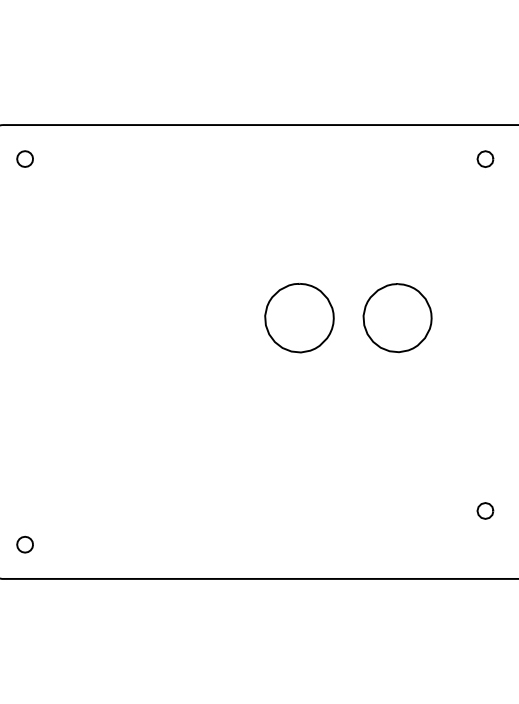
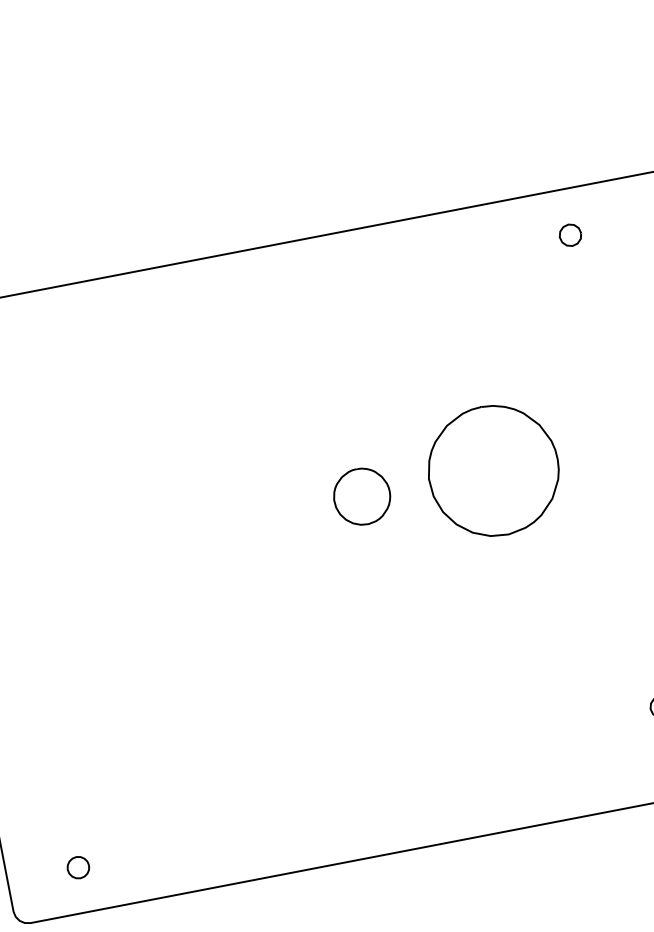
part: (299, 318) -> (362, 497), size x0.6
part: (397, 318) -> (493, 471), size x1.4
part: (24, 544) -> (77, 867), moved

